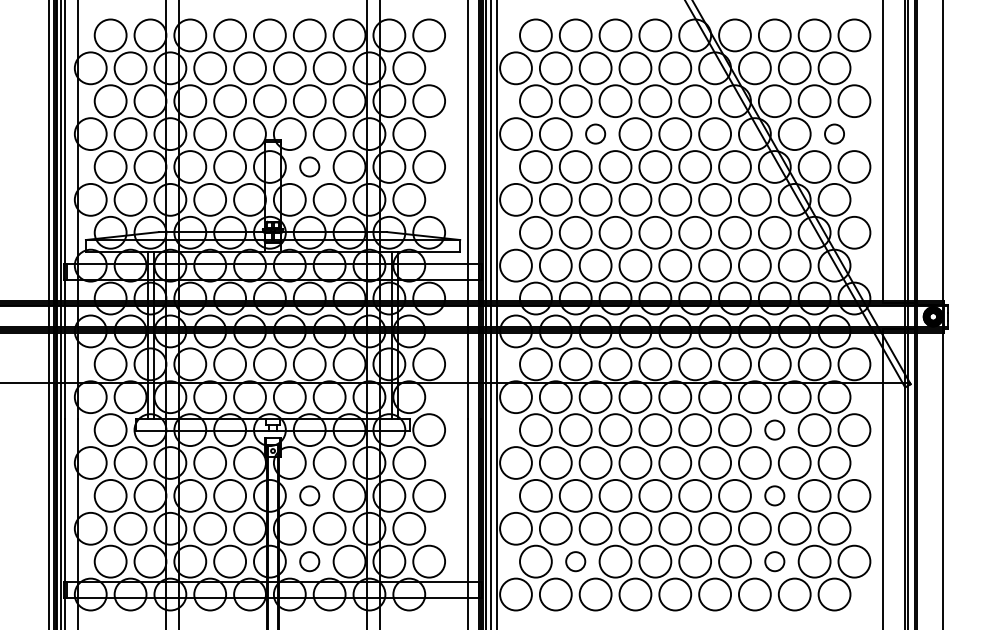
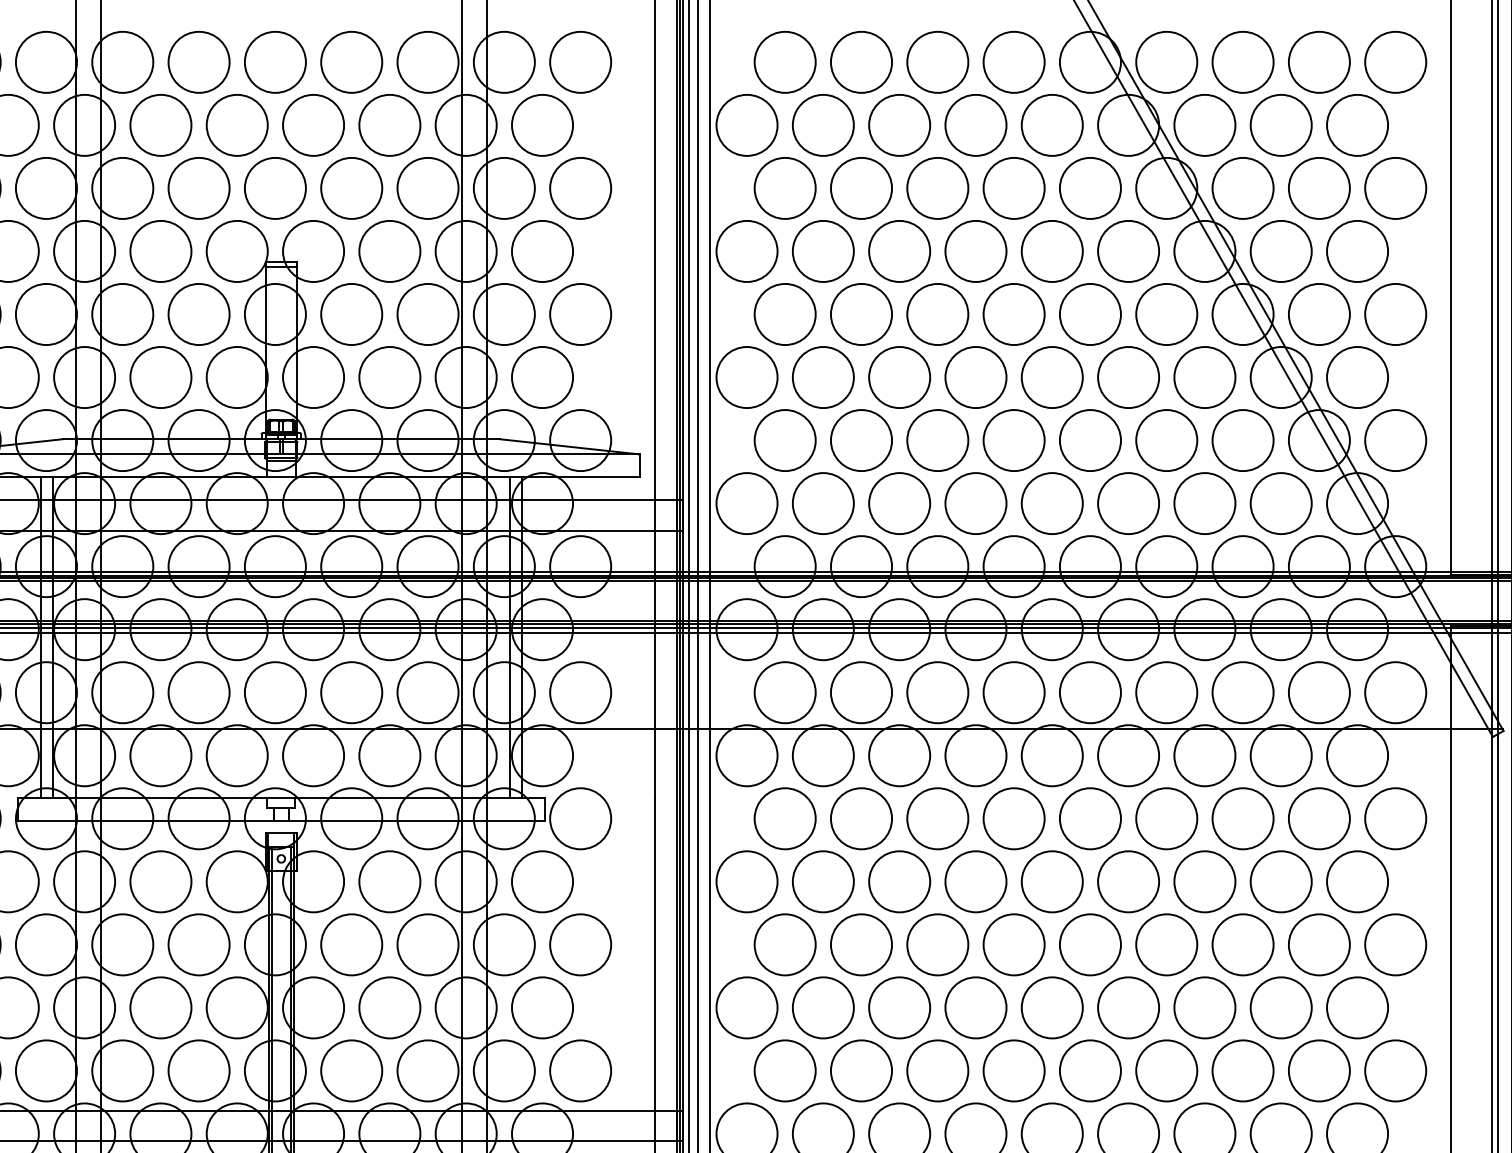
circle: (595, 134) -> (899, 252), size x1.67
circle: (834, 134) -> (1357, 252), size x1.67
circle: (309, 166) -> (351, 313), size x1.67
circle: (774, 430) -> (1242, 819), size x1.67
circle: (309, 495) -> (351, 944), size x1.67
circle: (774, 495) -> (1242, 944), size x1.67
circle: (309, 561) -> (351, 1070), size x1.67
circle: (575, 561) -> (861, 1070), size x1.67
circle: (774, 561) -> (1242, 1070), size x1.67

